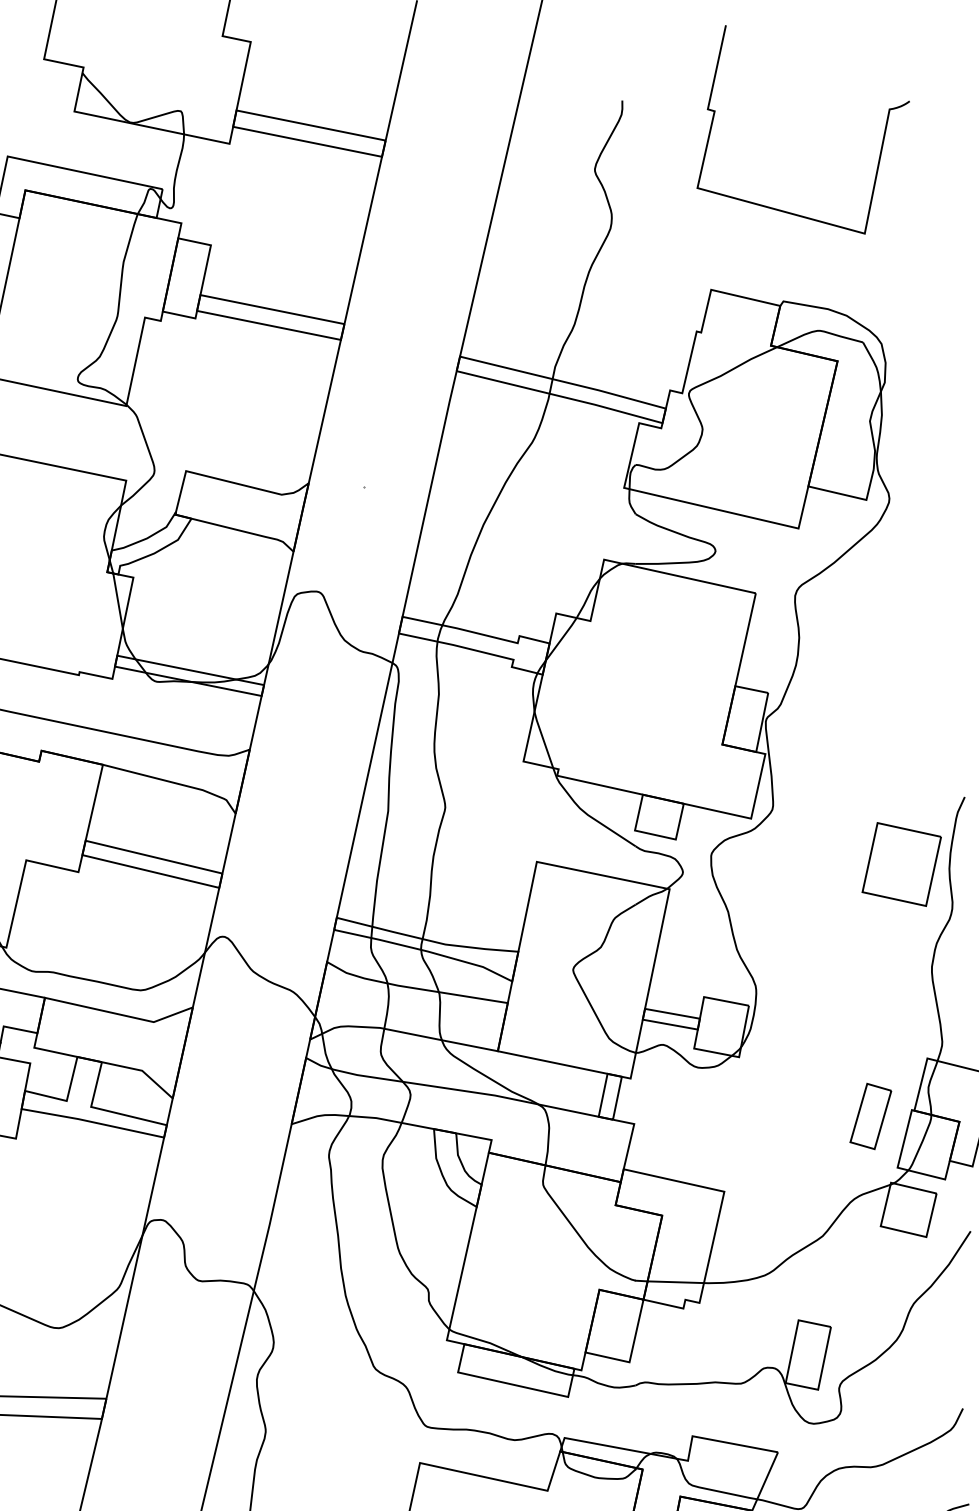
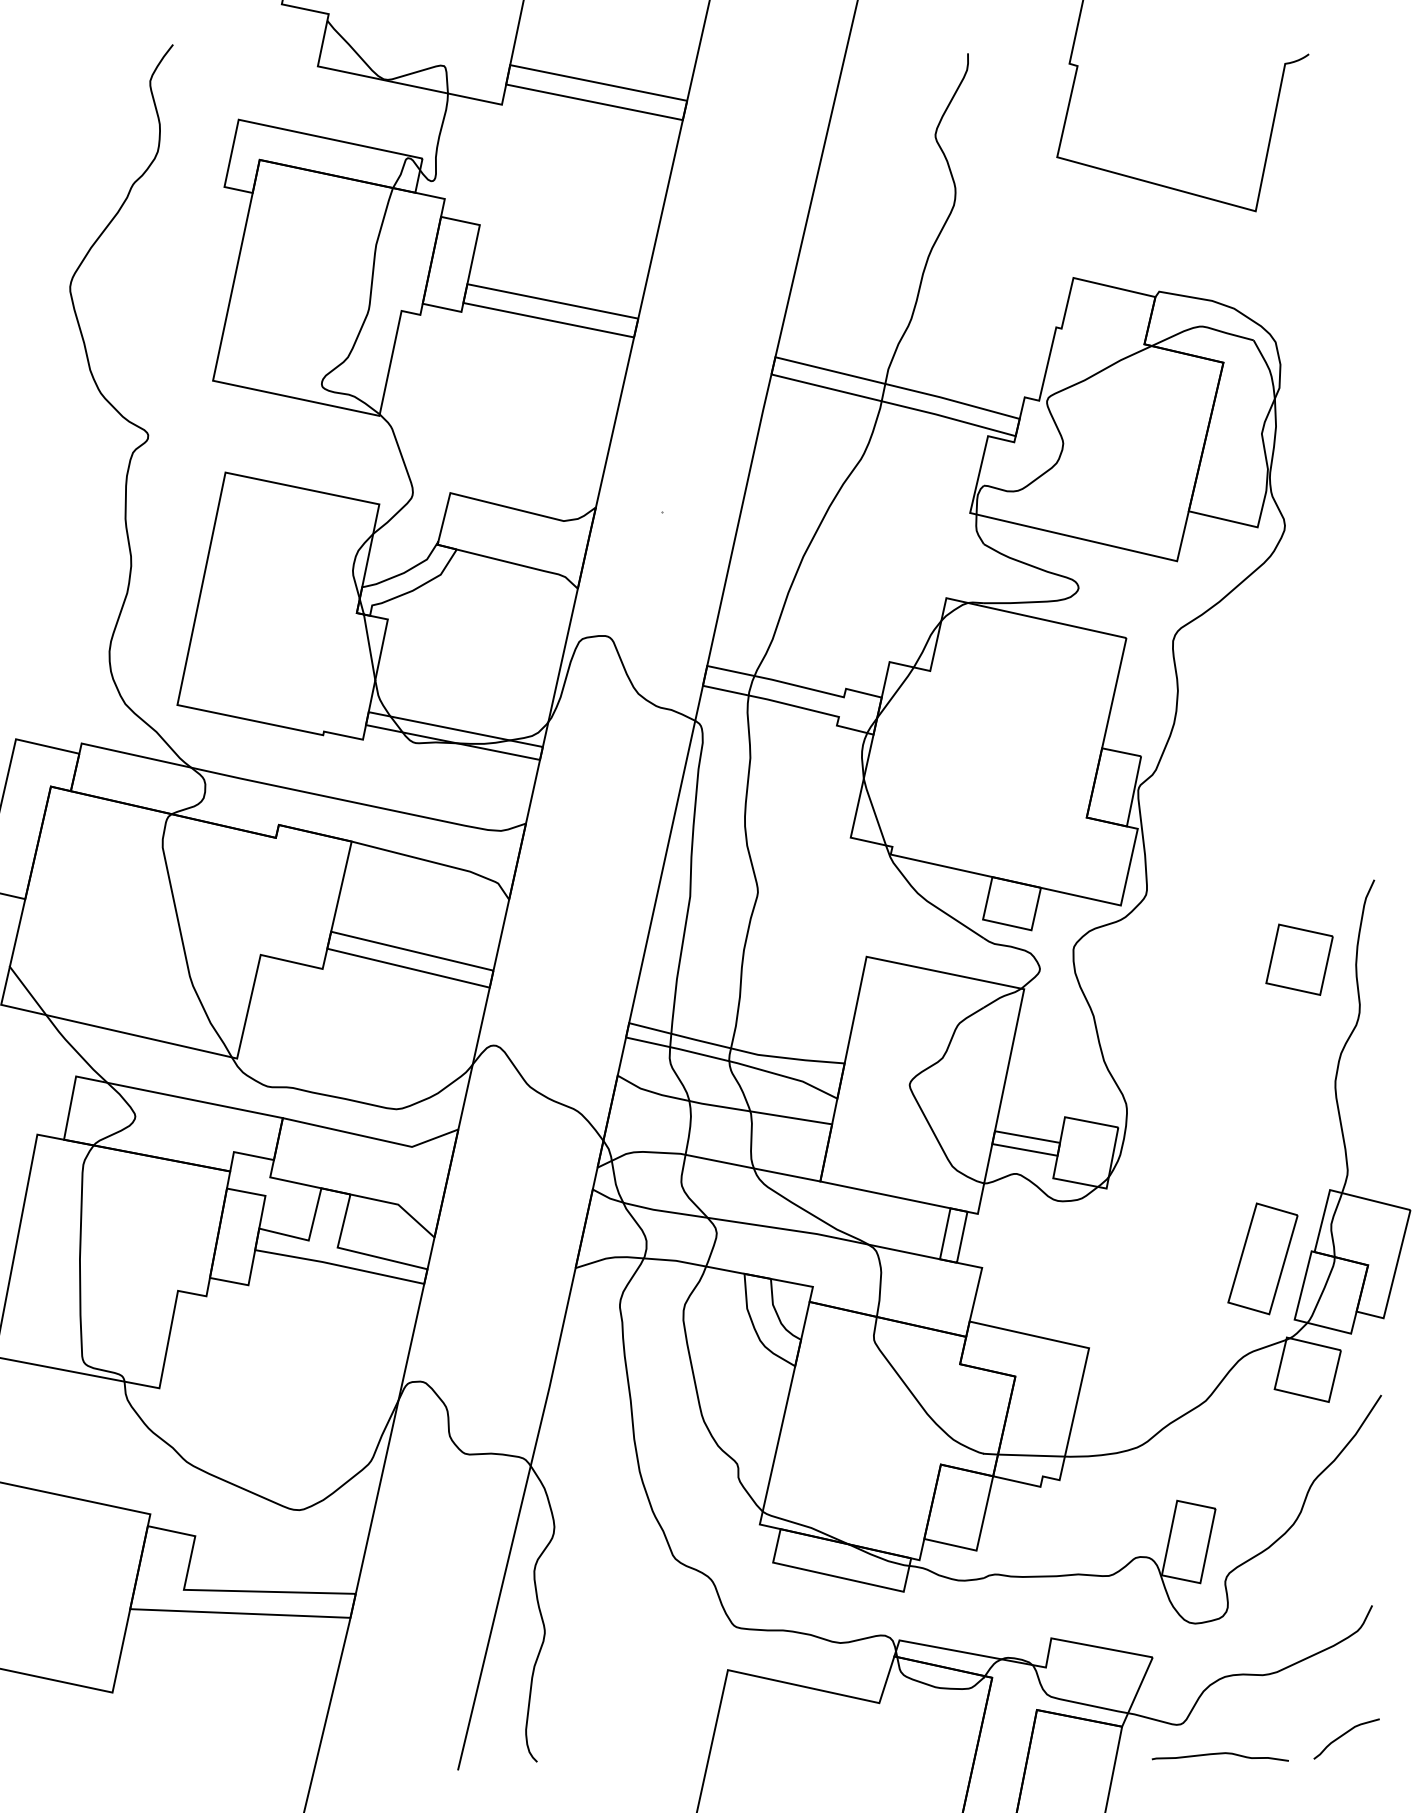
part: (901, 864) -> (1299, 959), size x0.71
part: (870, 1116) -> (1262, 1258), size x1.43

